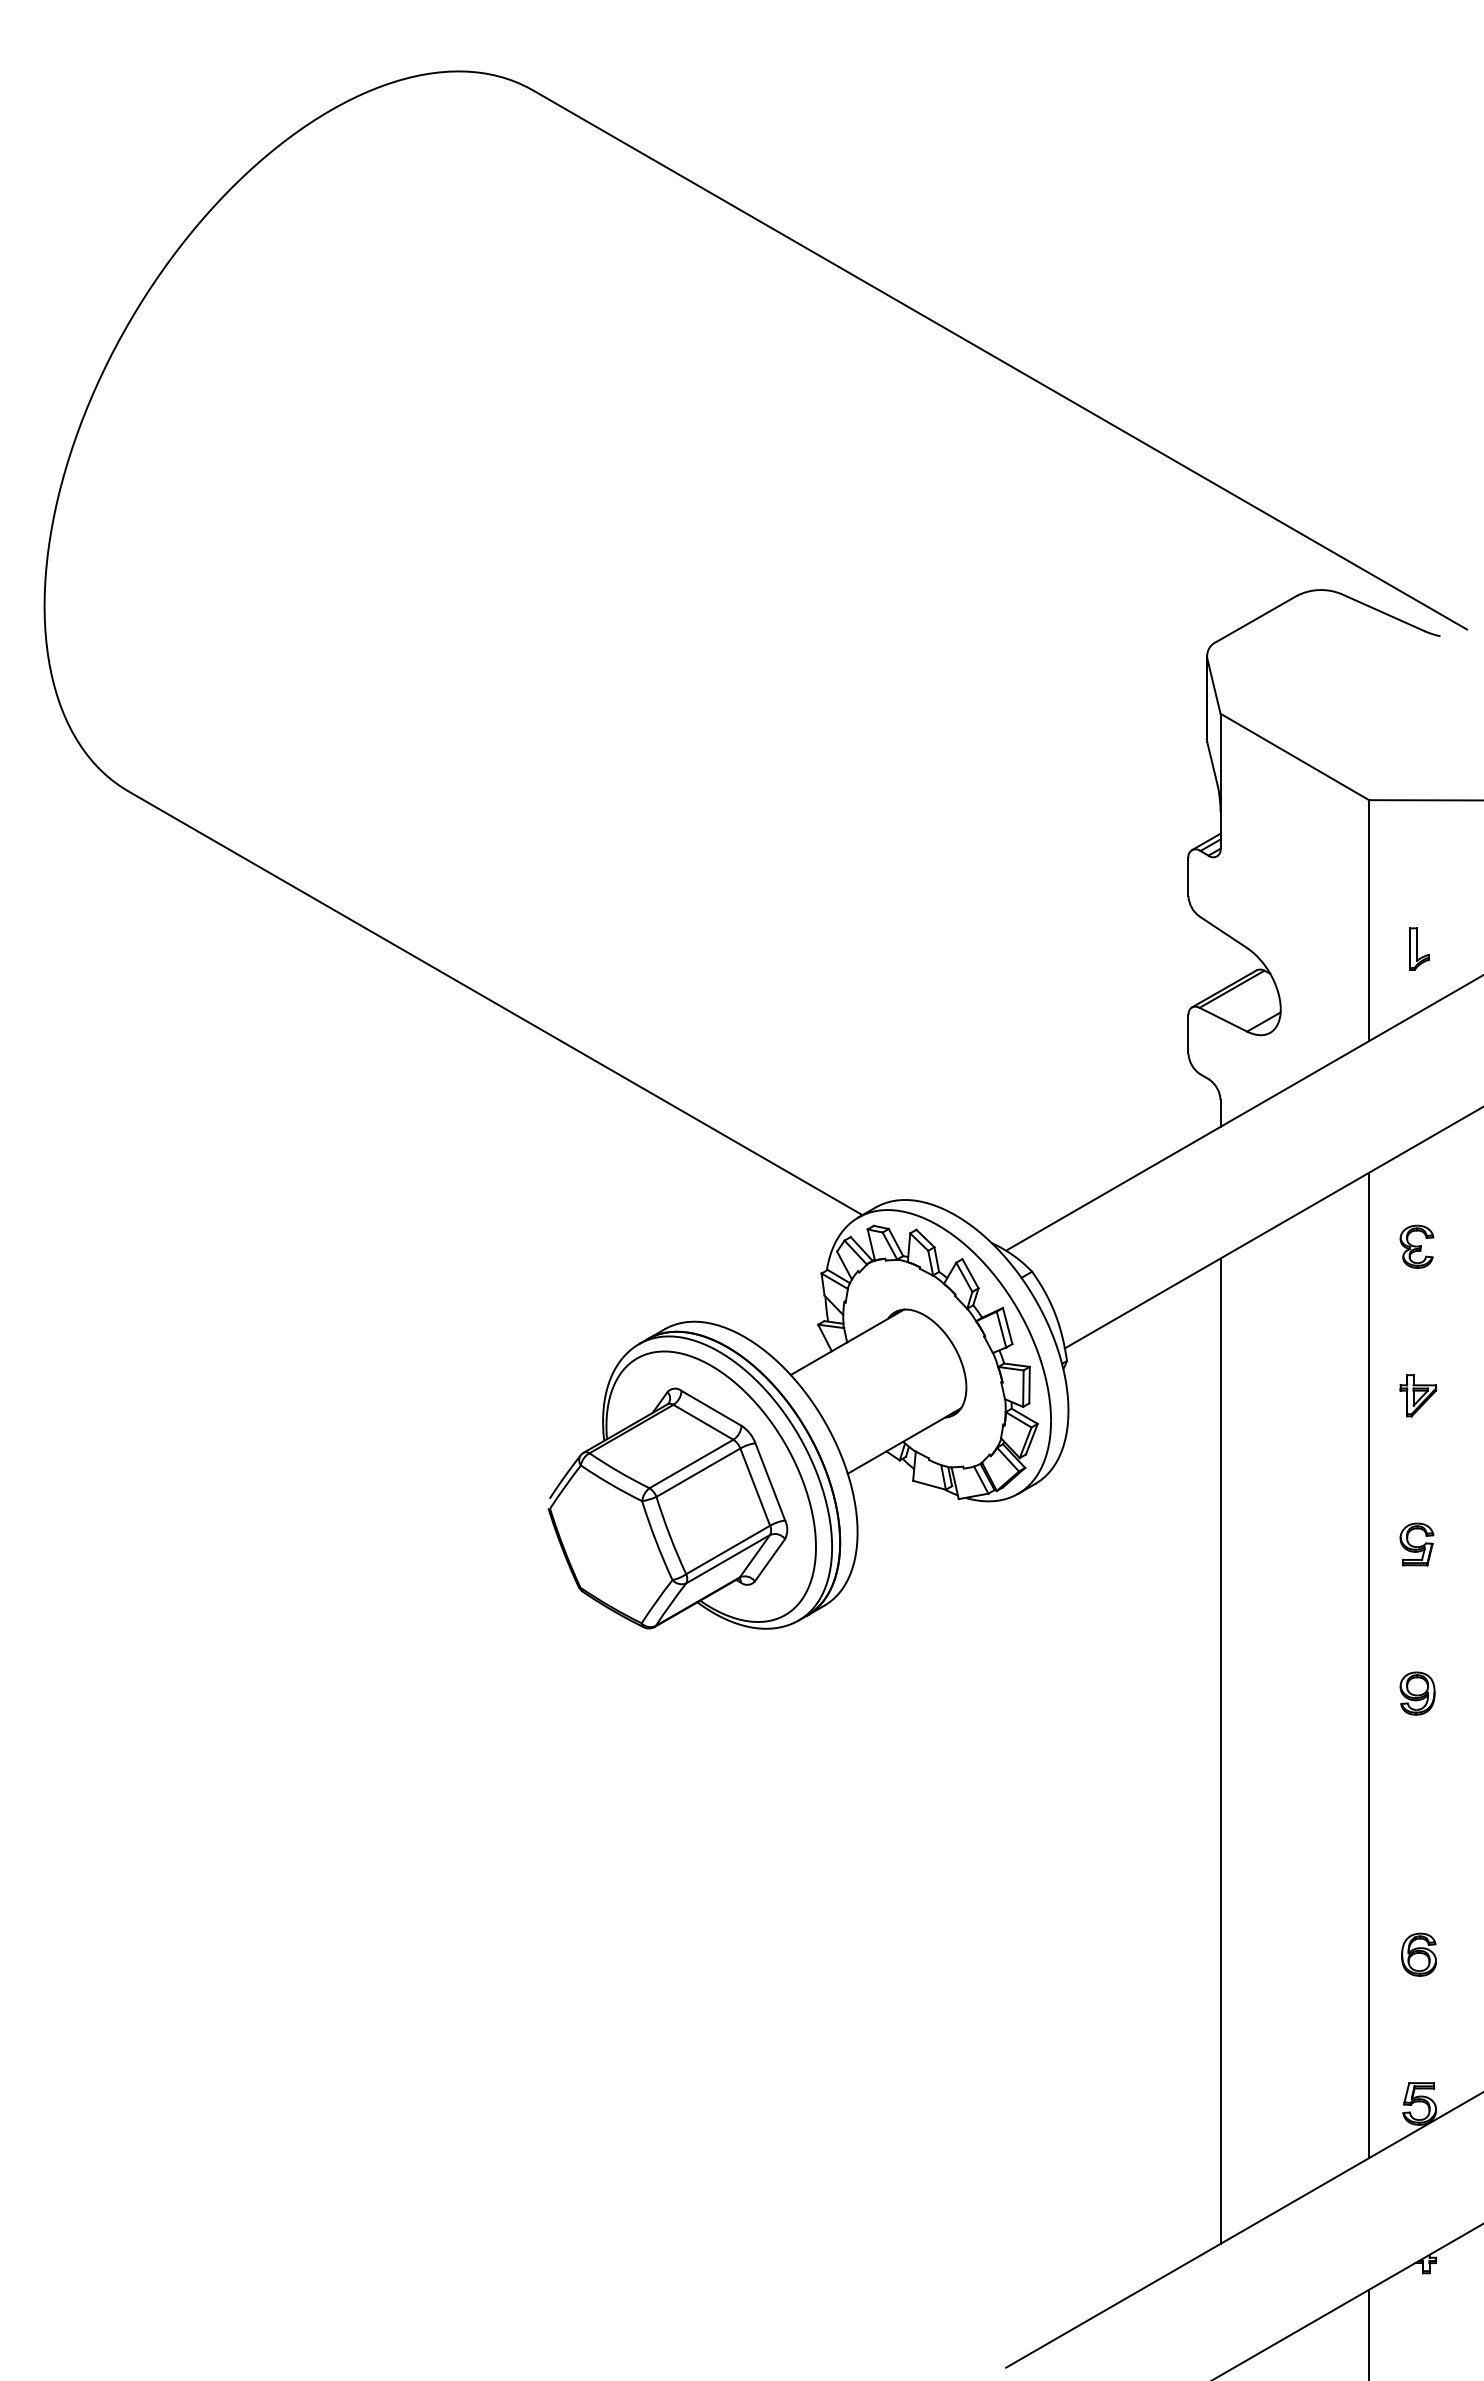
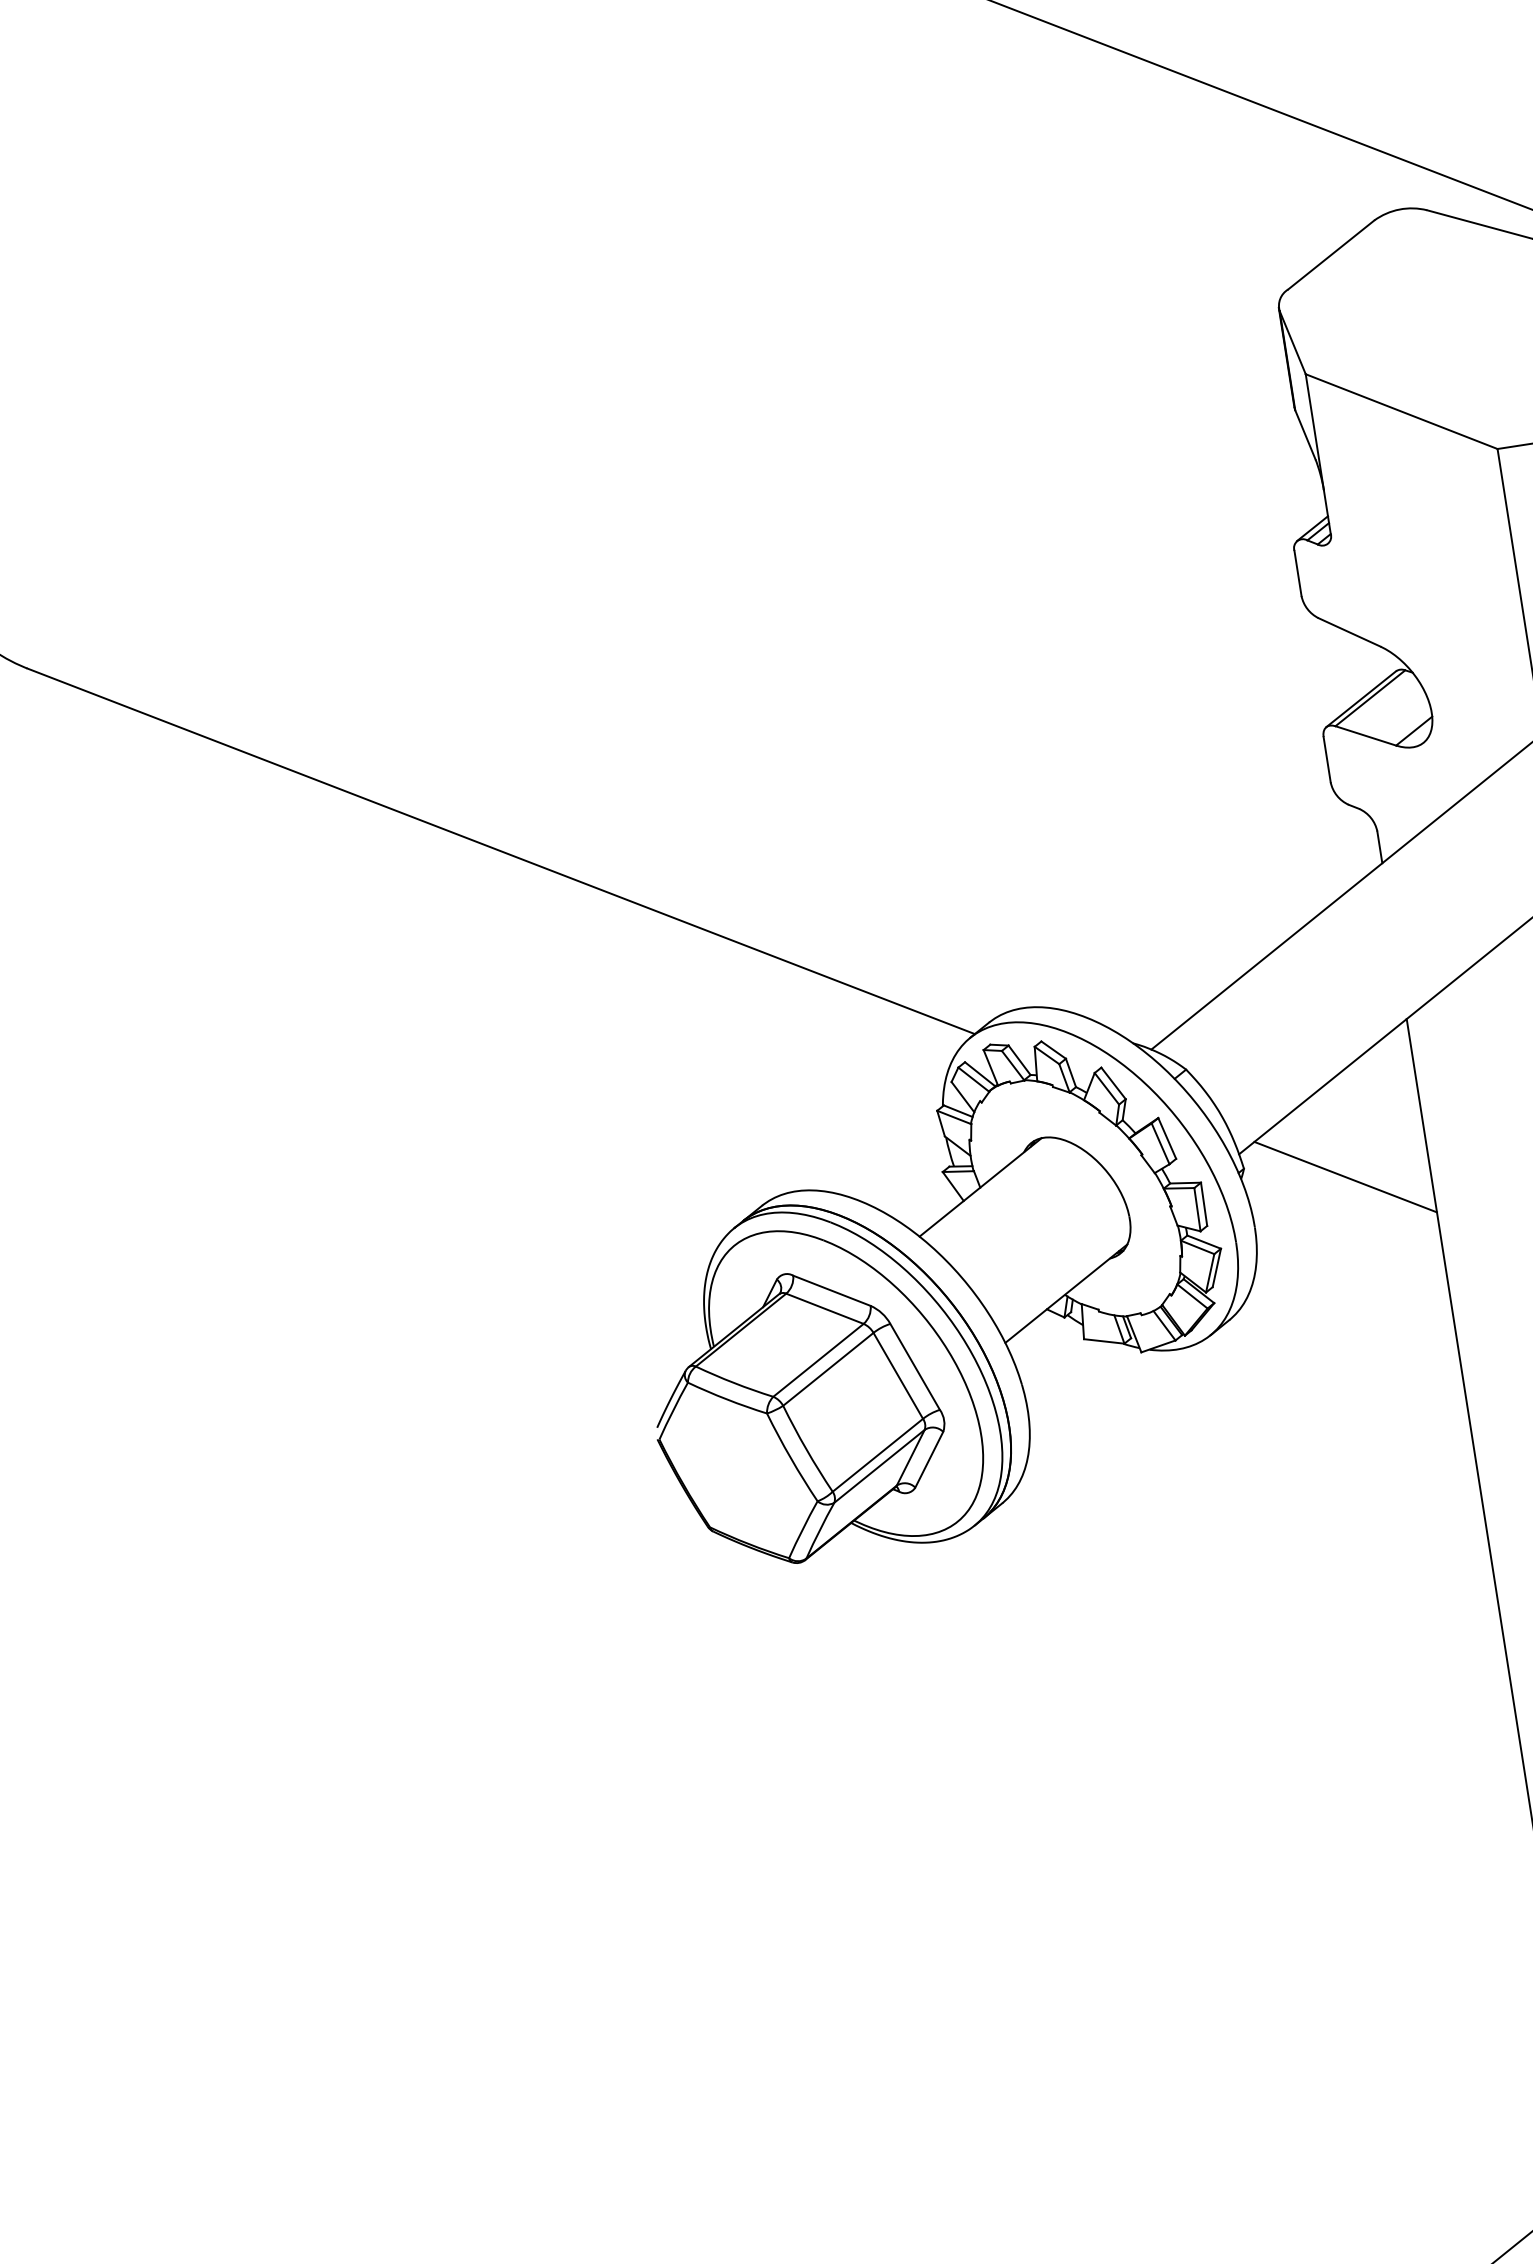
line: (1149, 1380) -> (1345, 1176), added

